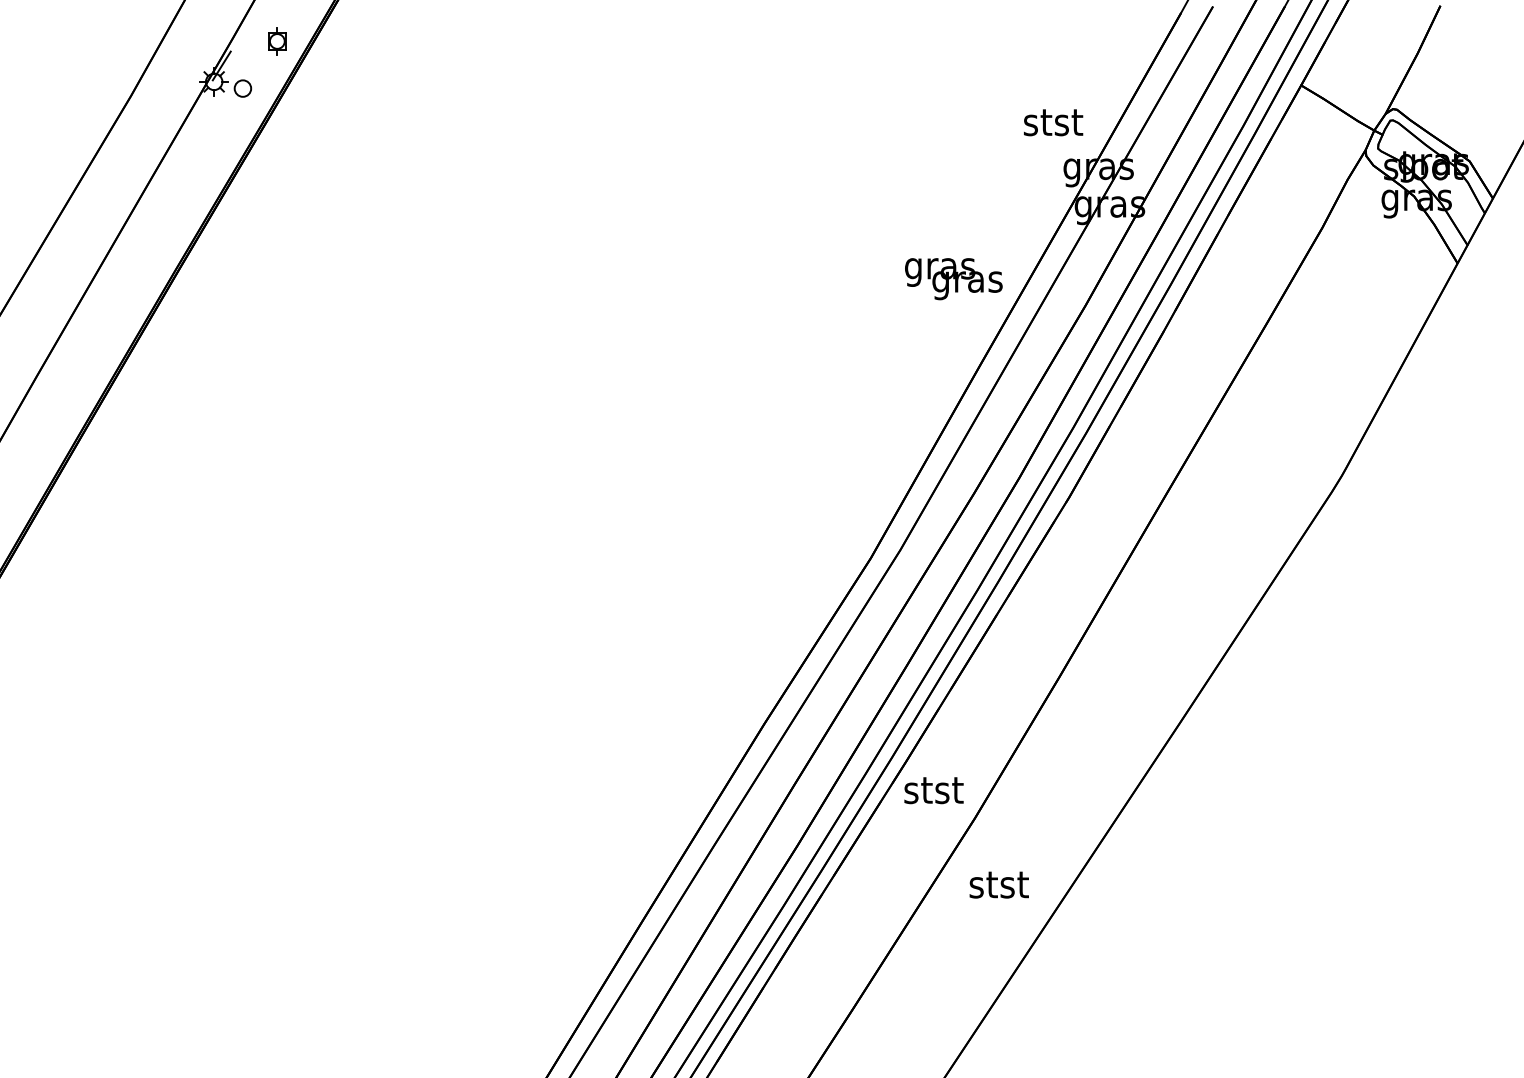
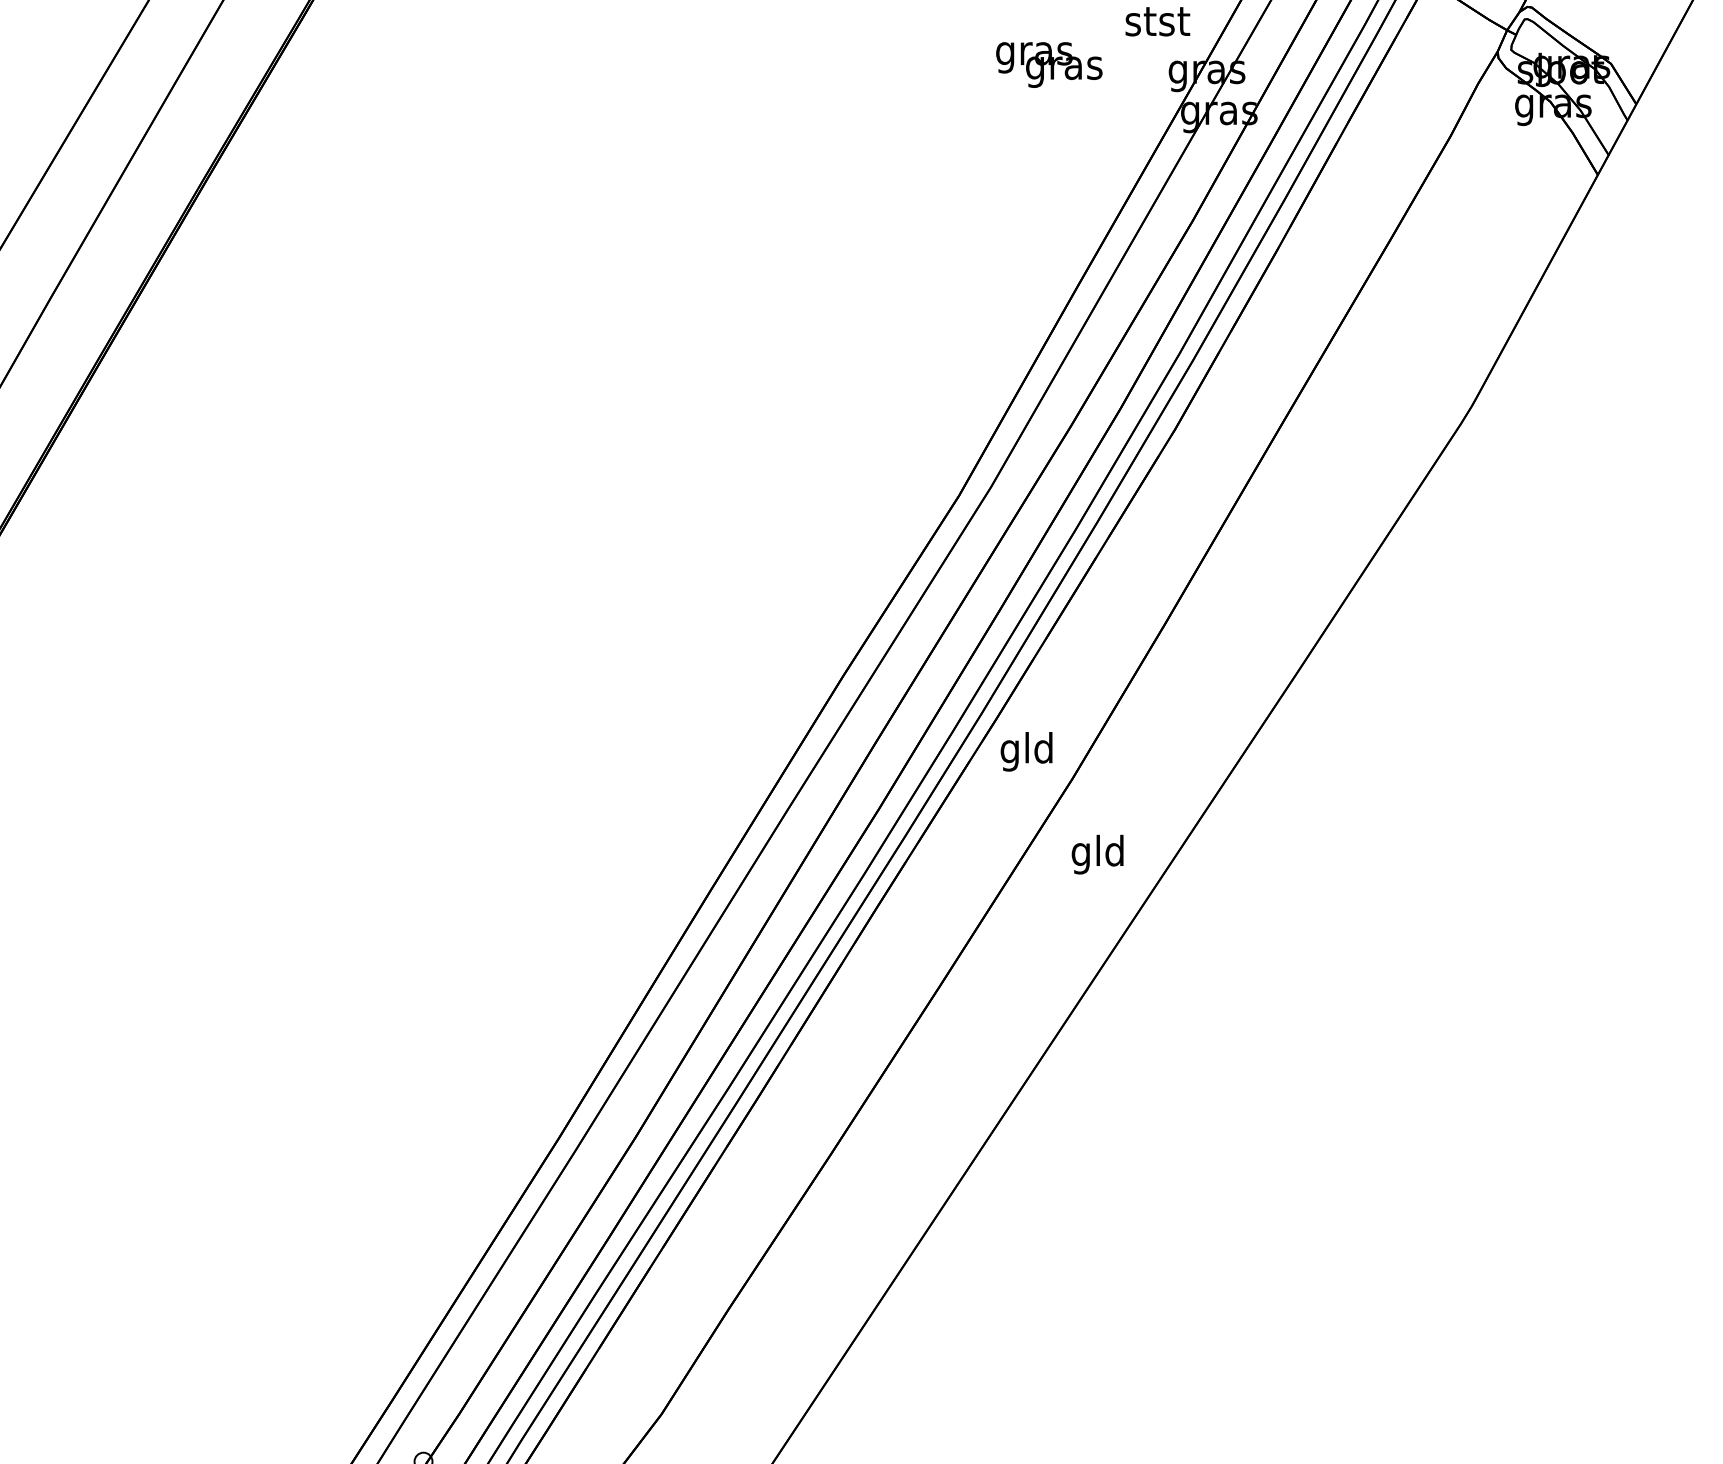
text: (953, 278) -> (1049, 64), moved
text: (933, 792) -> (1027, 751), stst -> gld
text: (998, 887) -> (1098, 854), stst -> gld

